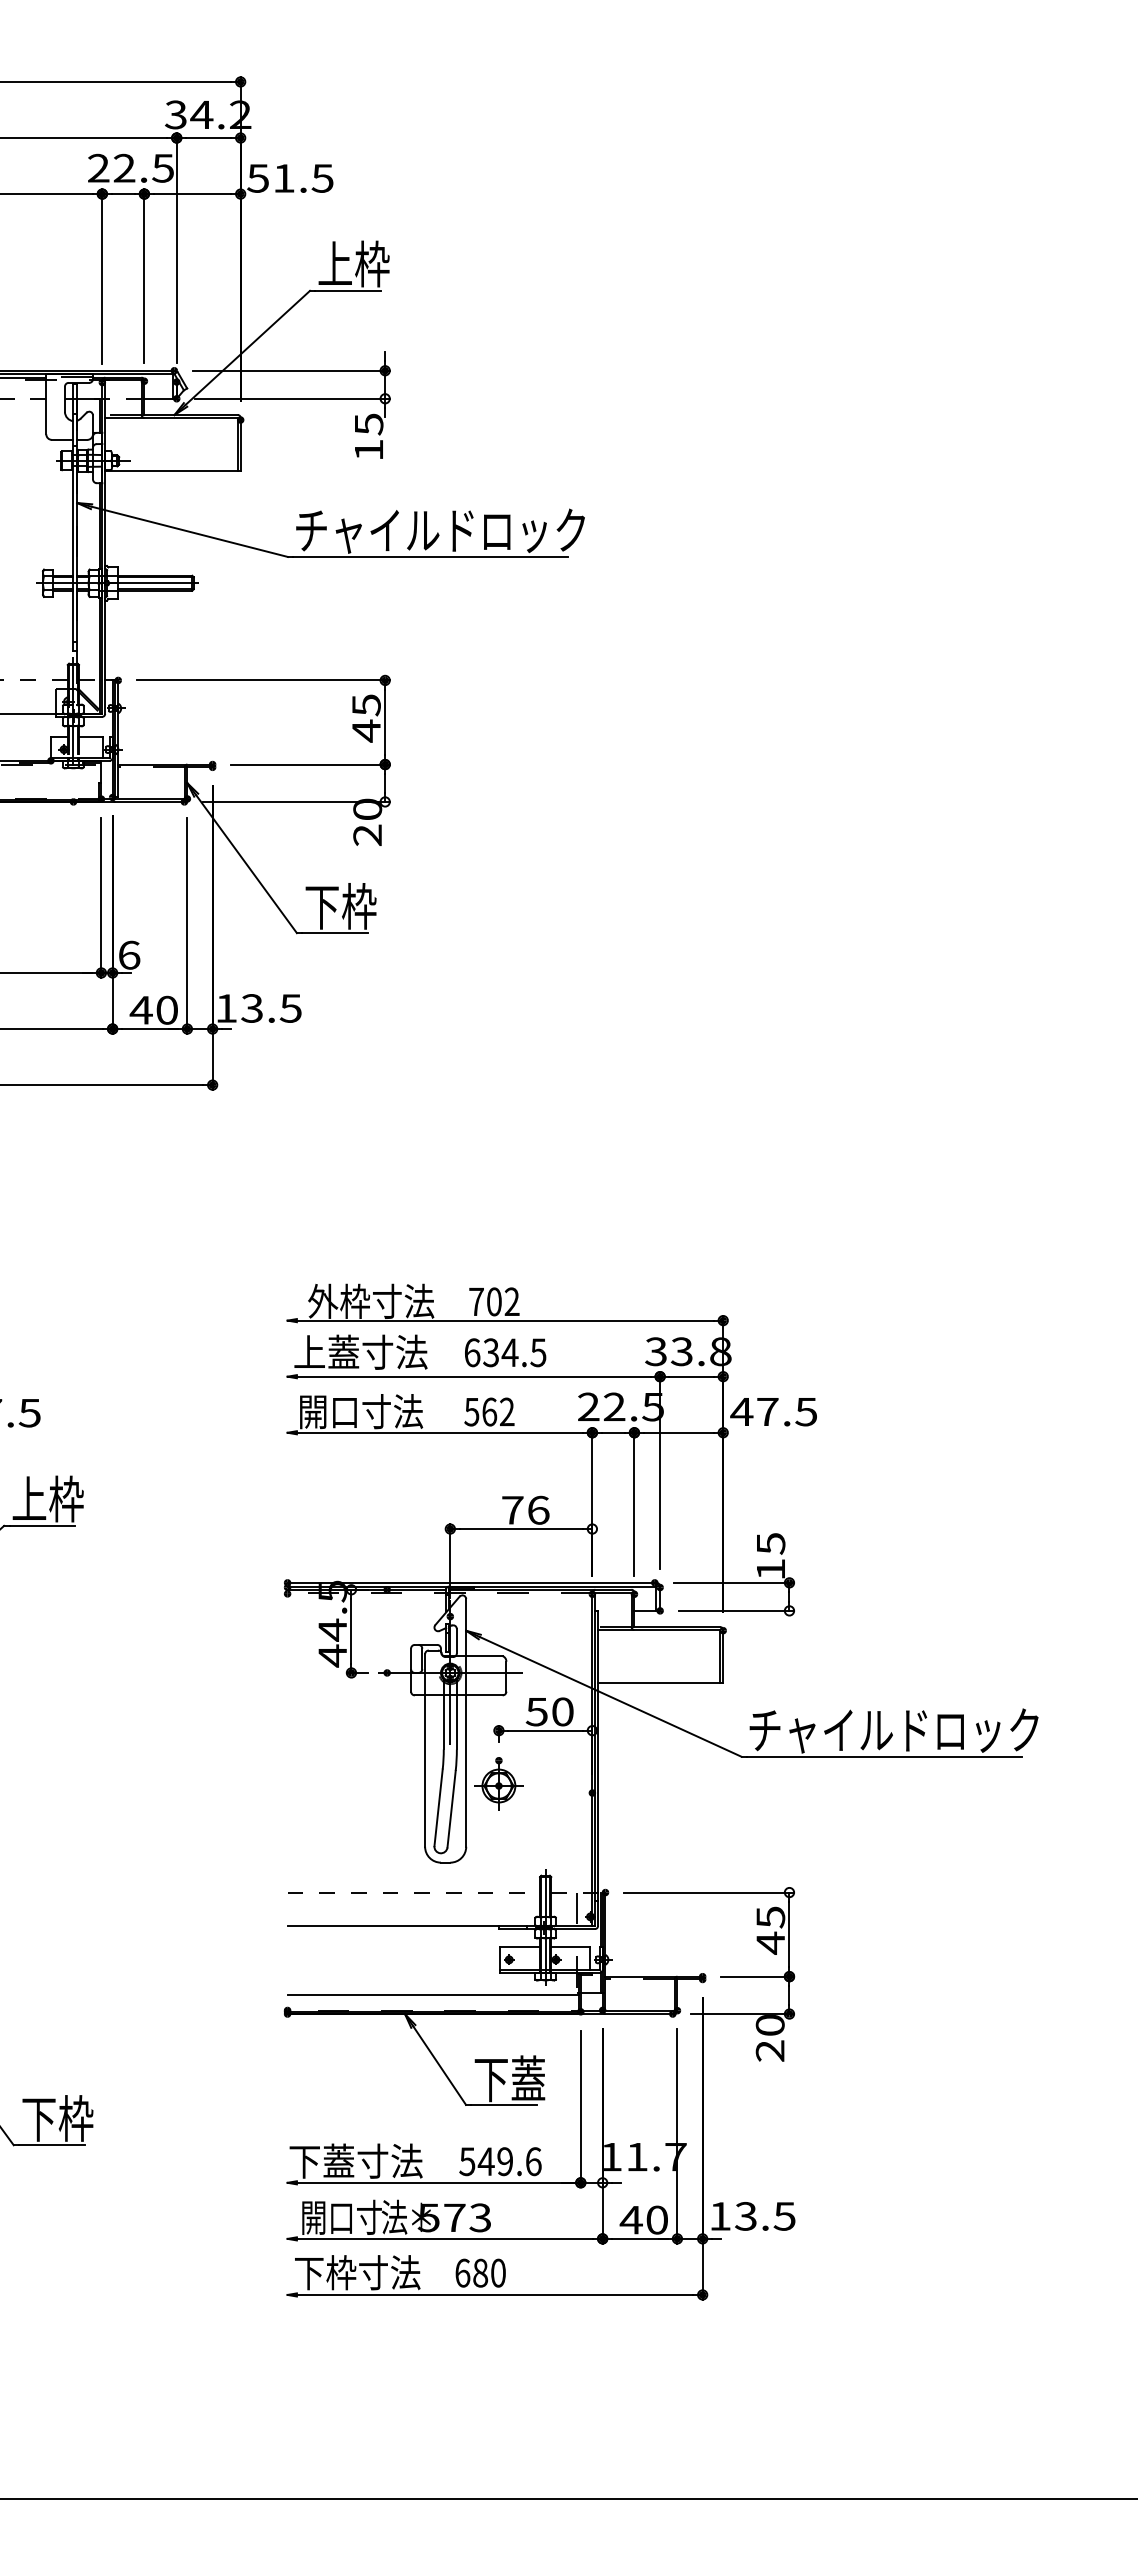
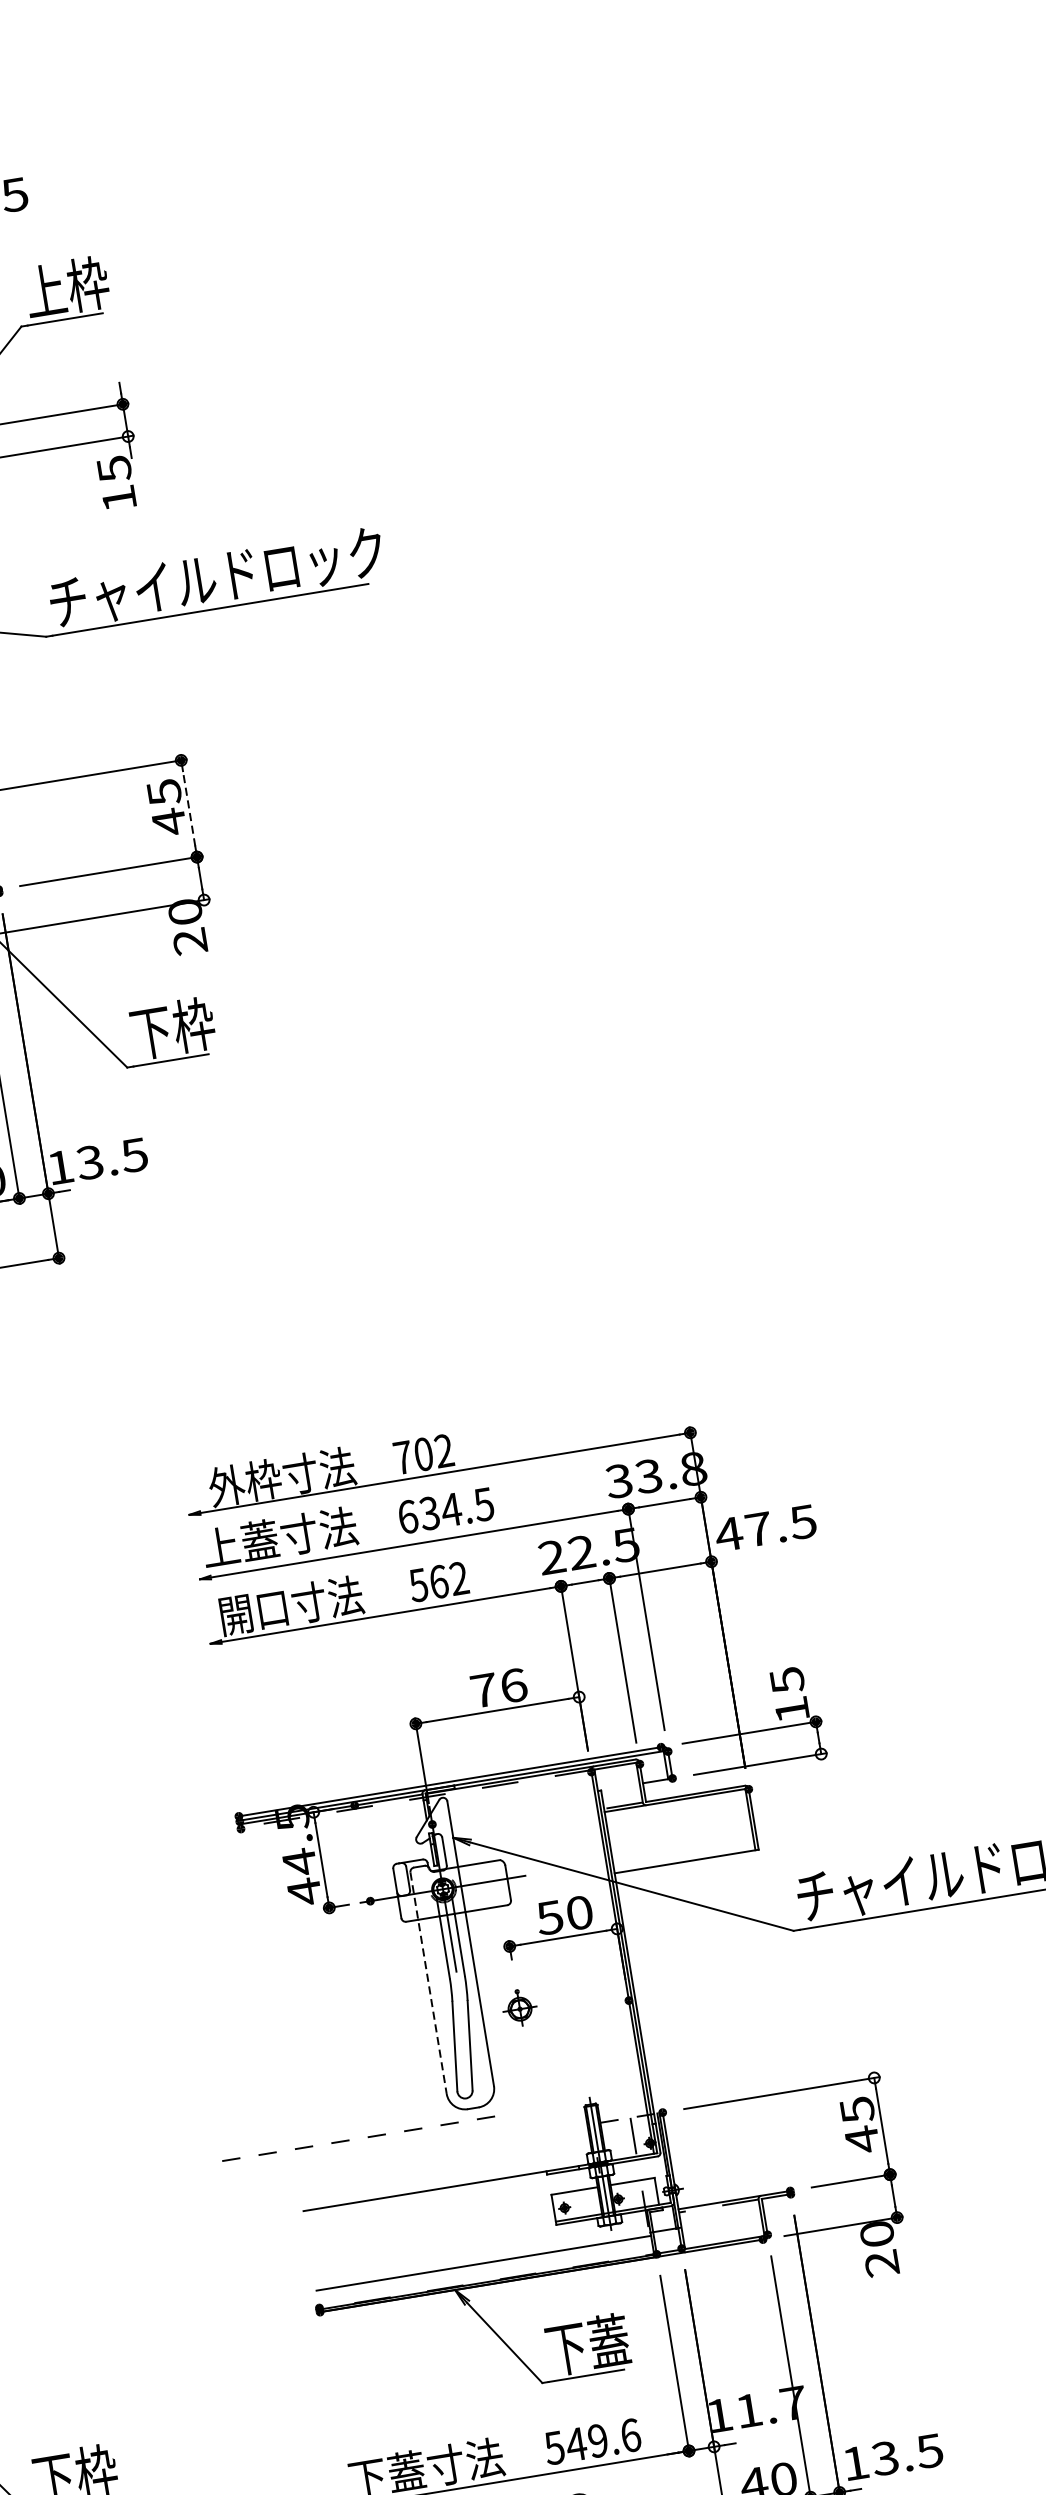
line: (385, 722) -> (189, 808), solid -> dashed
line: (425, 1751) -> (429, 1984), solid -> dashed
part: (498, 1783) -> (519, 2007), size x0.6
line: (414, 1892) -> (368, 2137), moved

